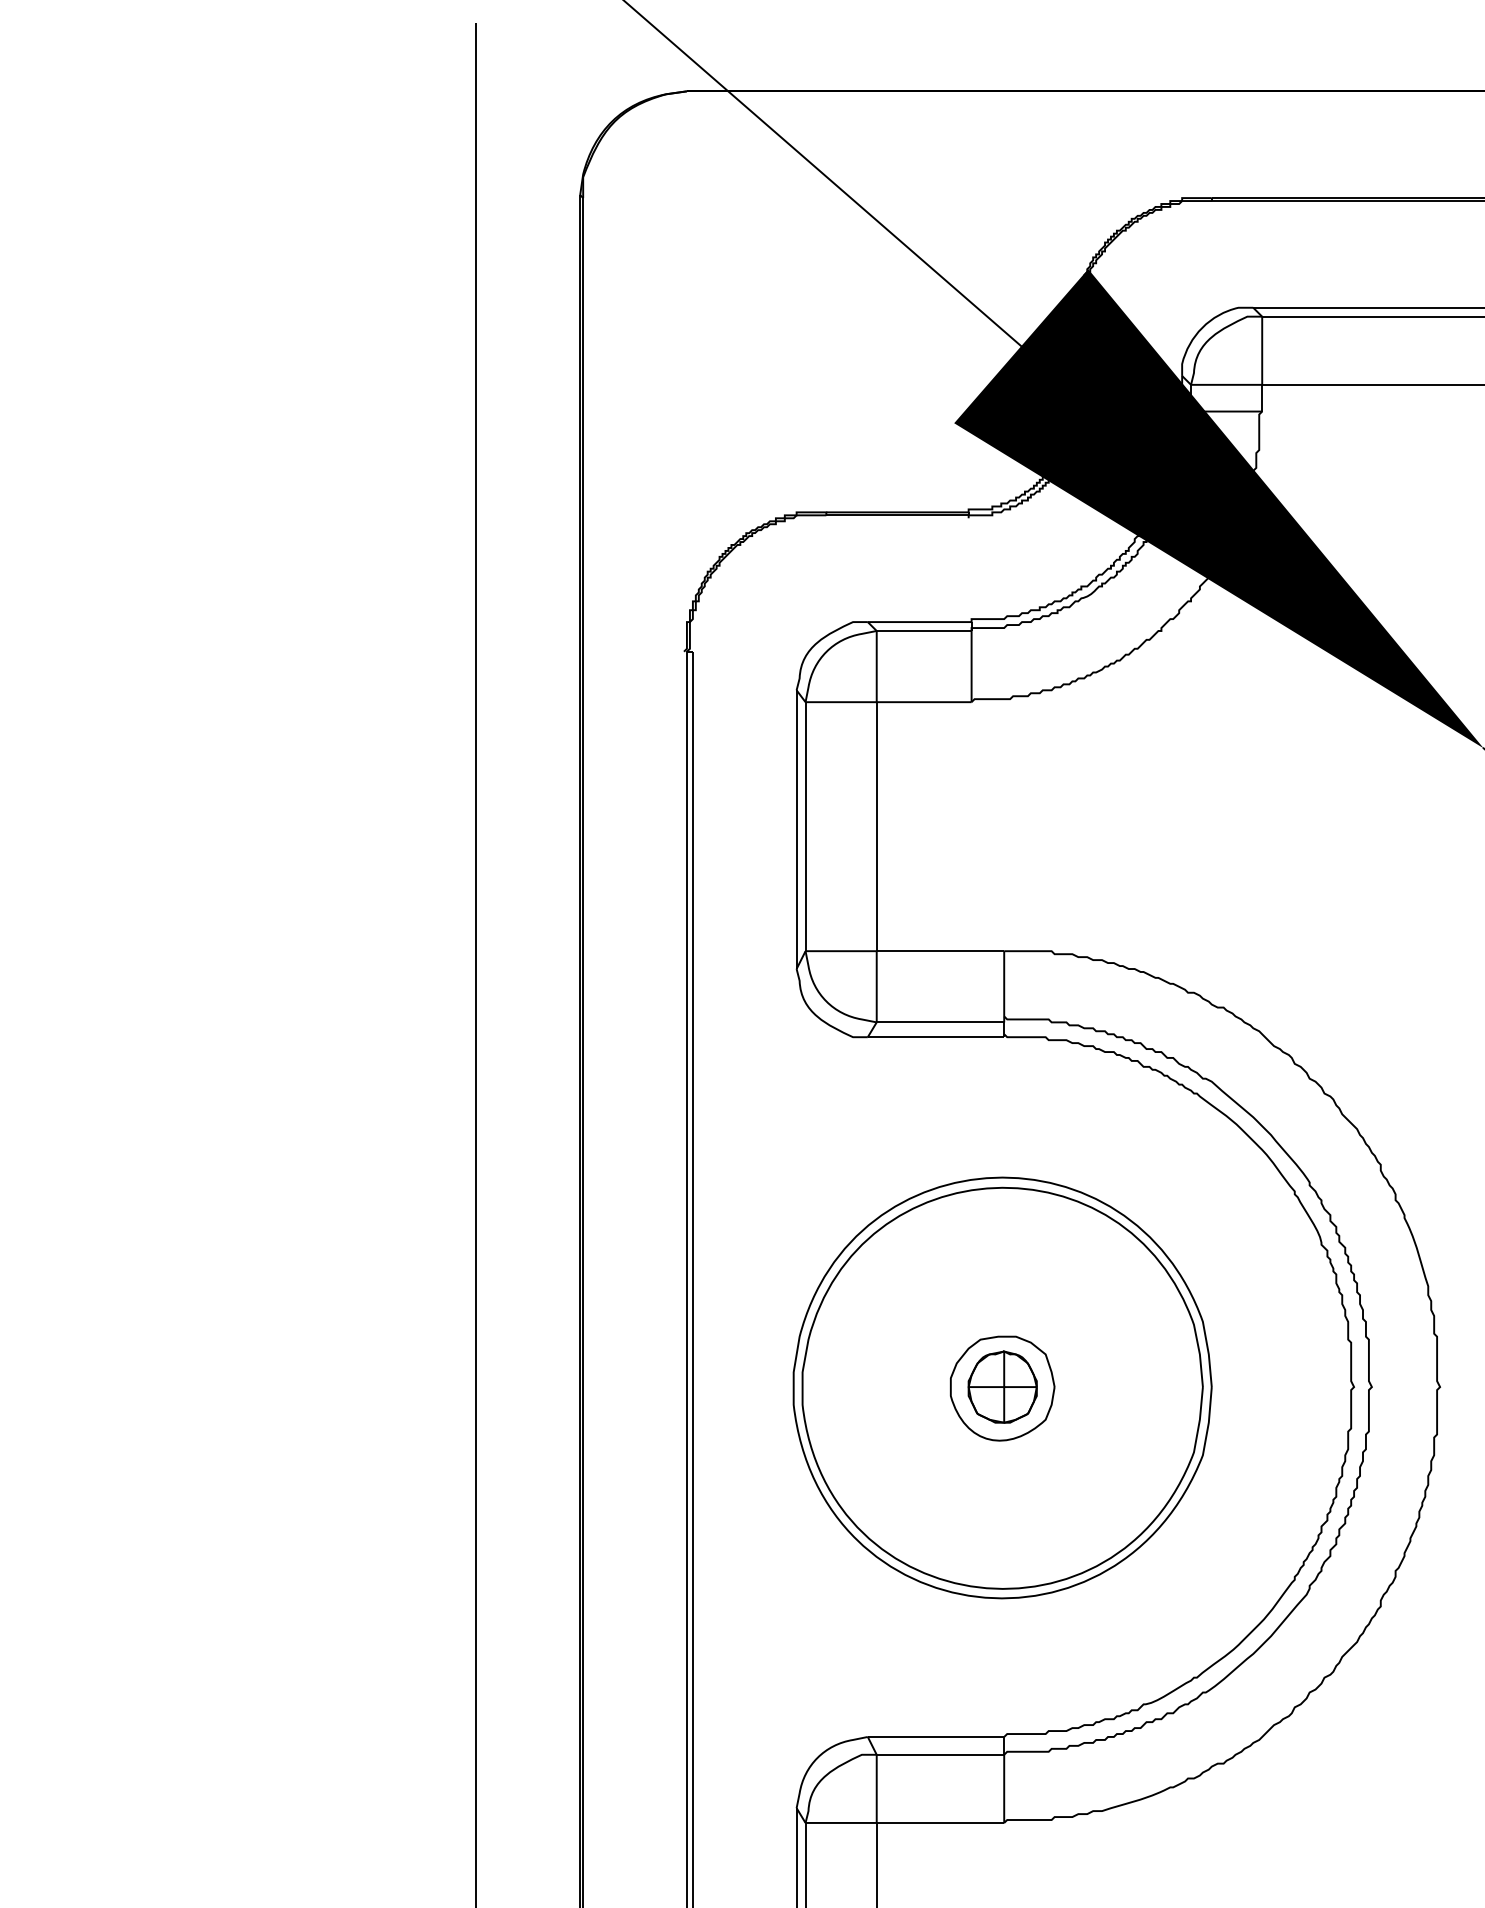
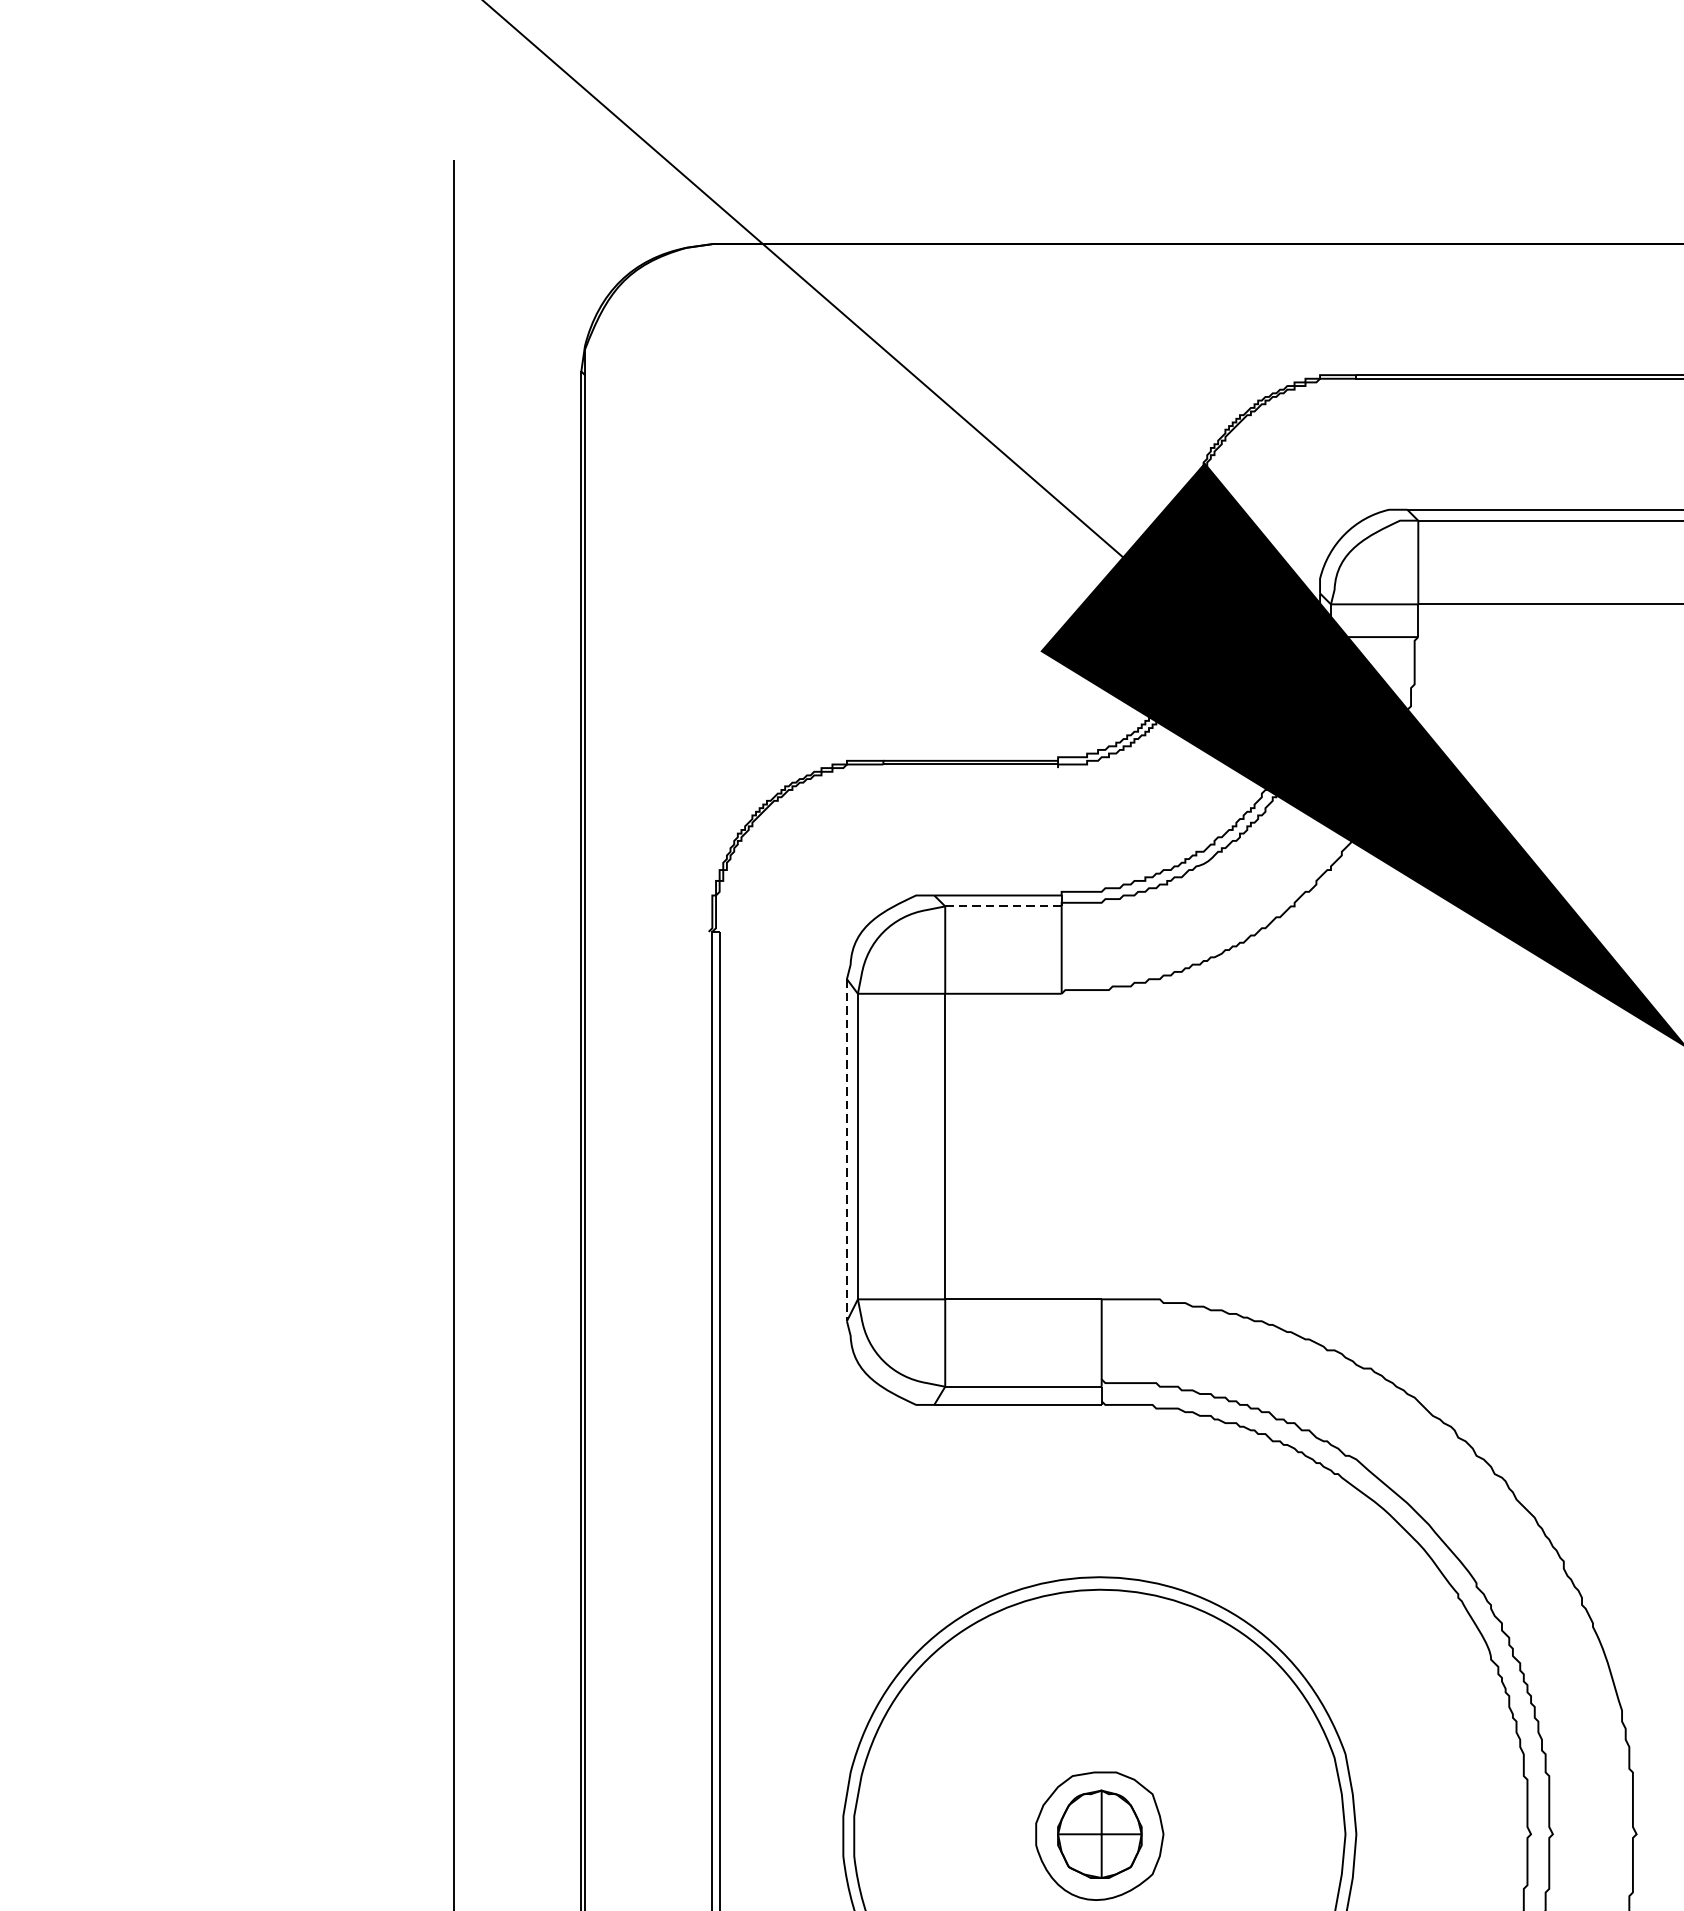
line: (924, 630) -> (1003, 905), solid -> dashed
line: (796, 830) -> (846, 1151), solid -> dashed

